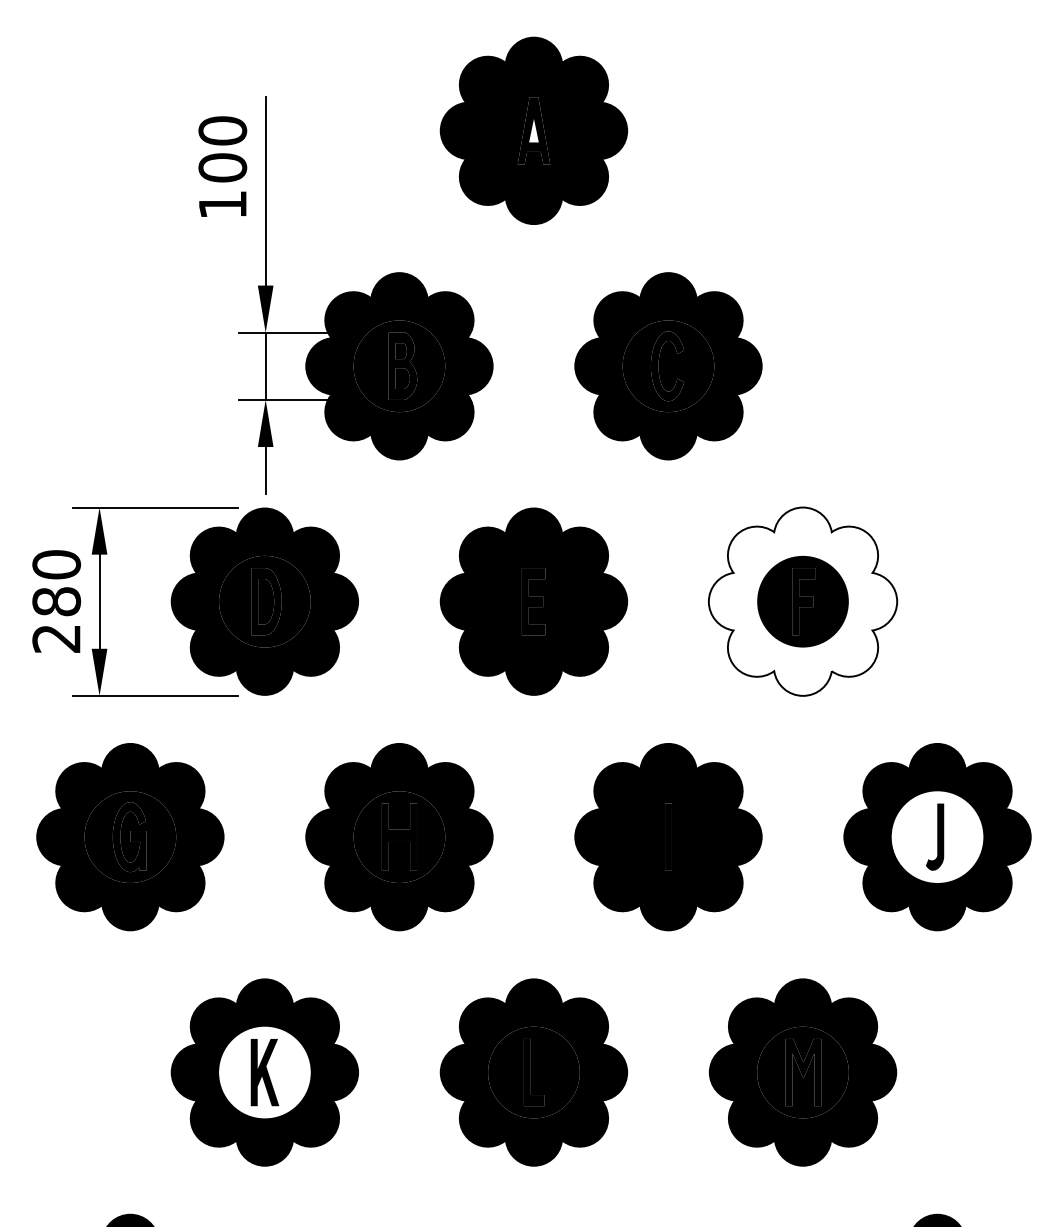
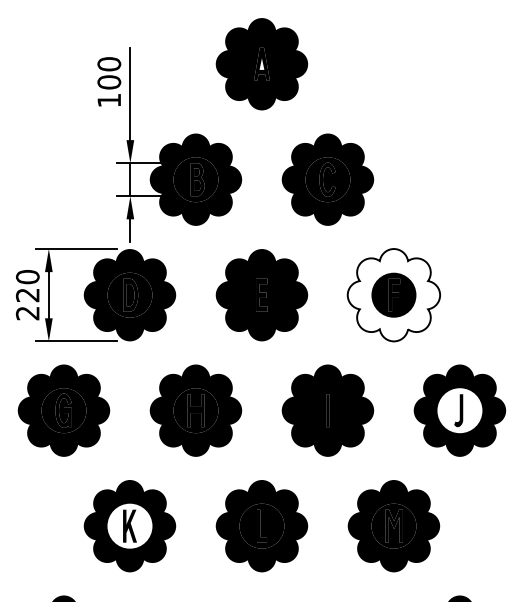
text: (56, 602) -> (27, 295), 280 -> 220

